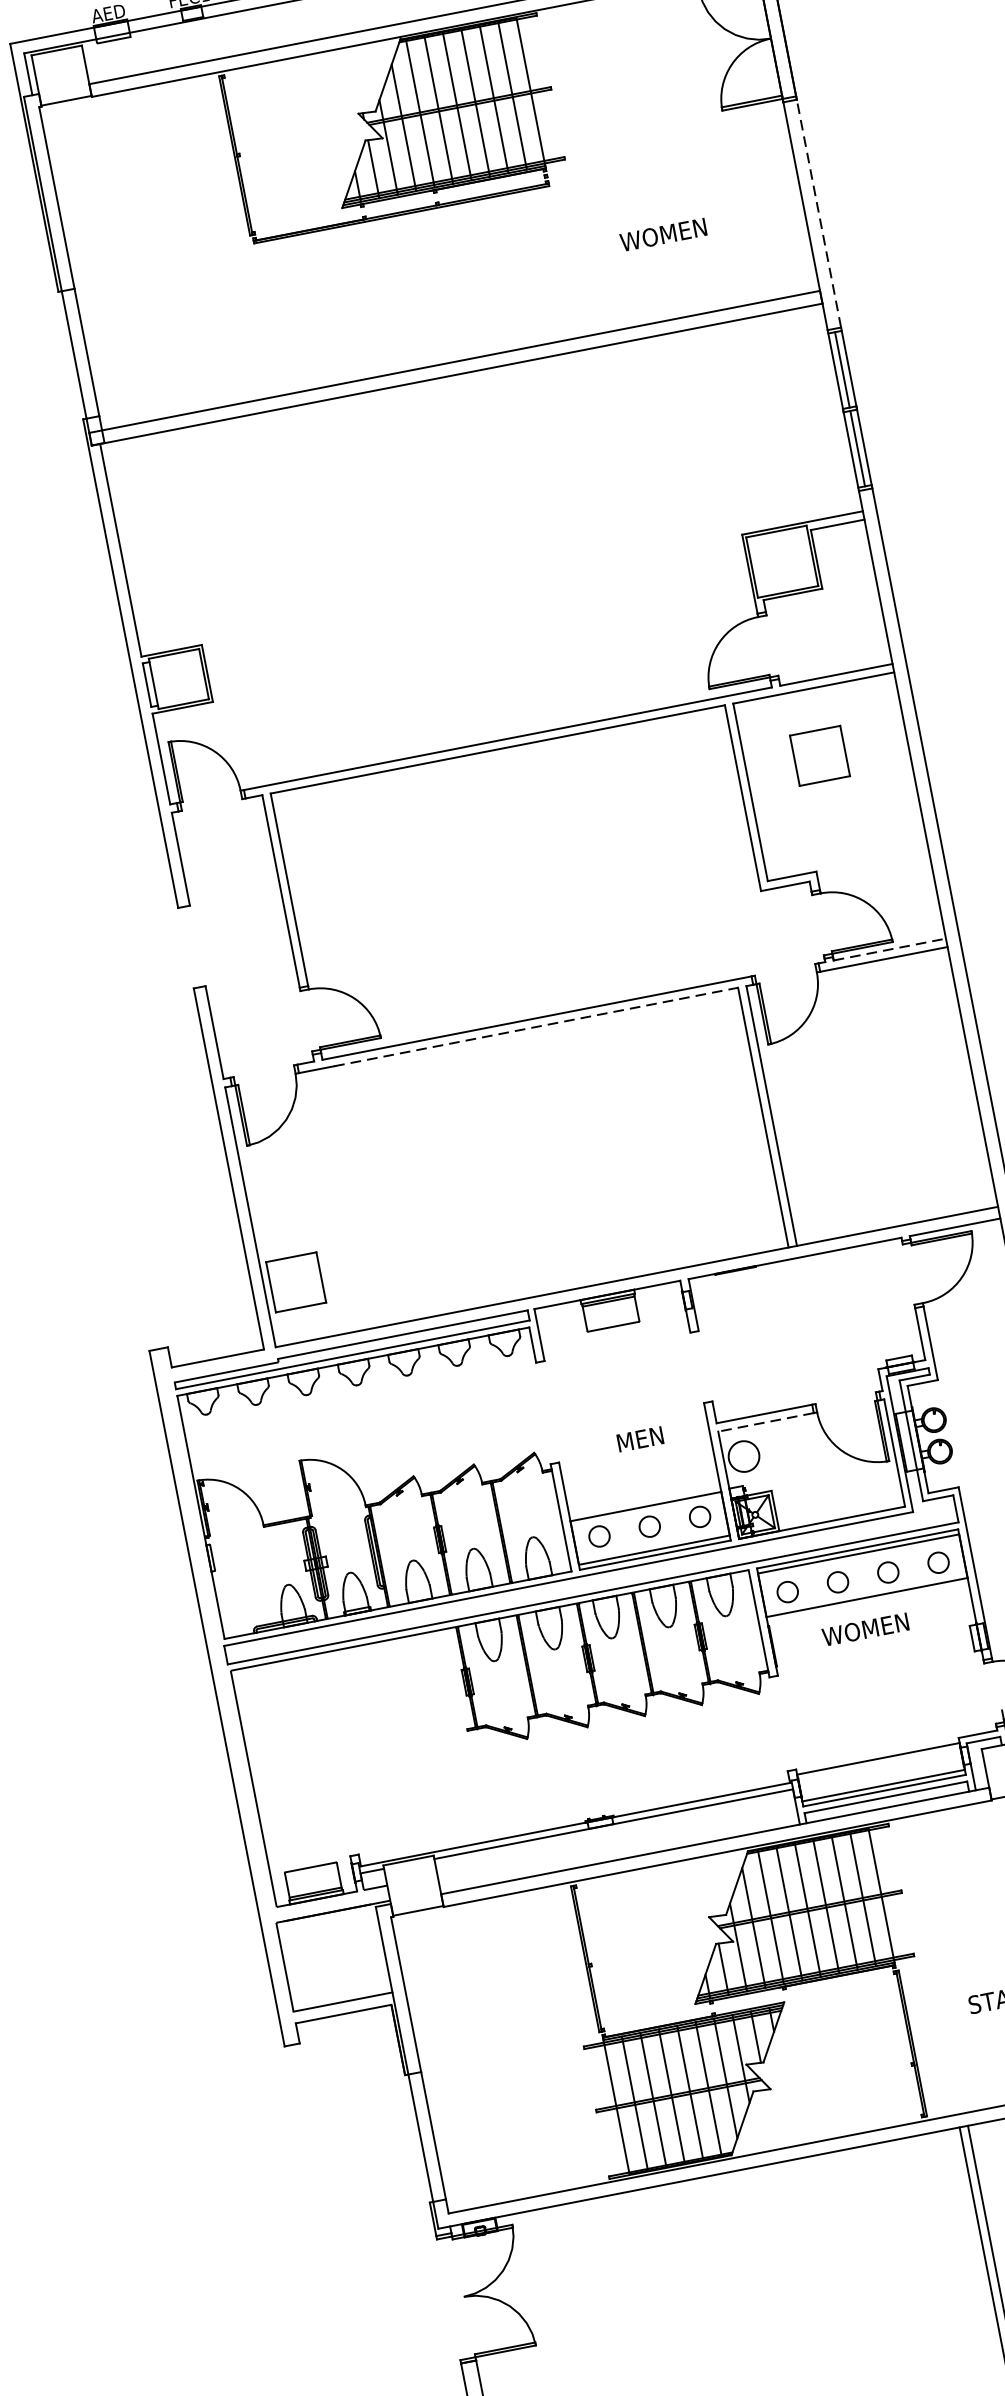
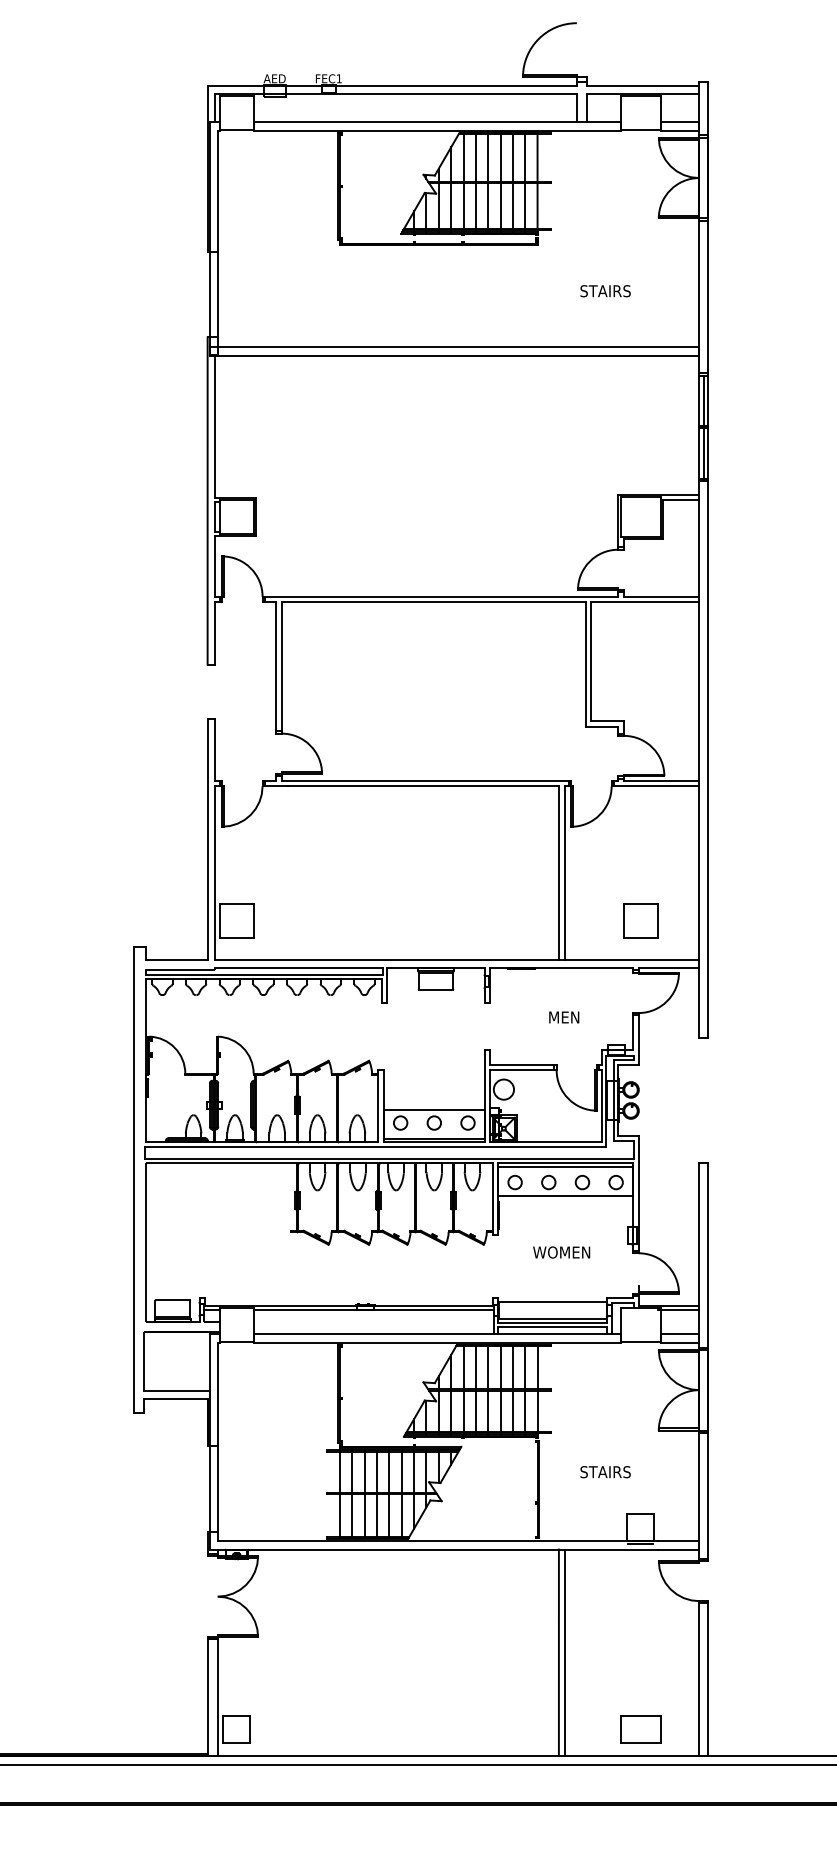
line: (819, 212) -> (708, 296), dashed -> solid
text: (662, 235) -> (604, 291), WOMEN -> STAIRS
part: (819, 755) -> (640, 920), moved
line: (889, 949) -> (661, 780), dashed -> solid
line: (537, 1026) -> (424, 786), dashed -> solid
line: (766, 1422) -> (522, 1070), dashed -> solid
text: (640, 1439) -> (564, 1017), moved
text: (865, 1629) -> (561, 1252), moved

